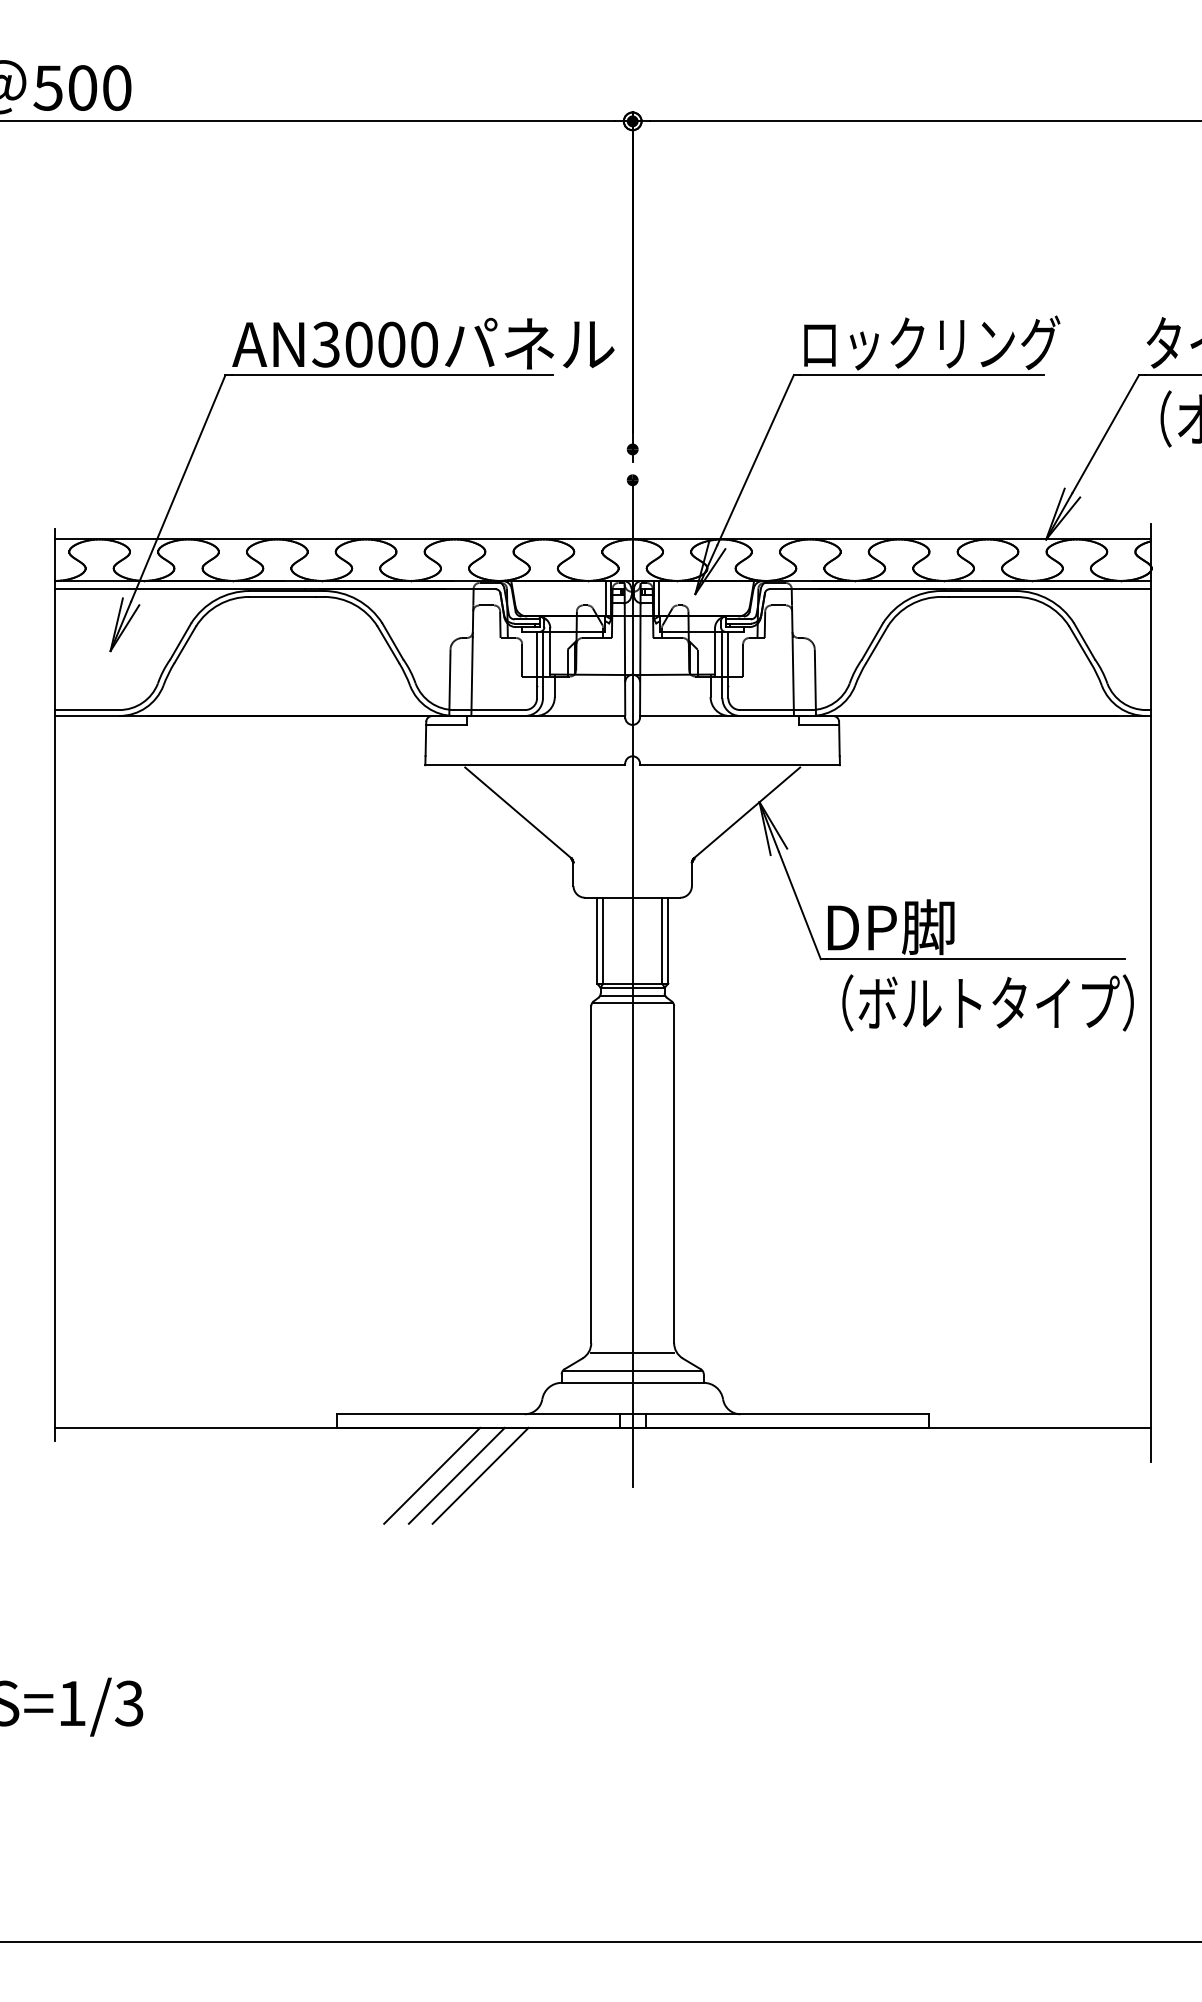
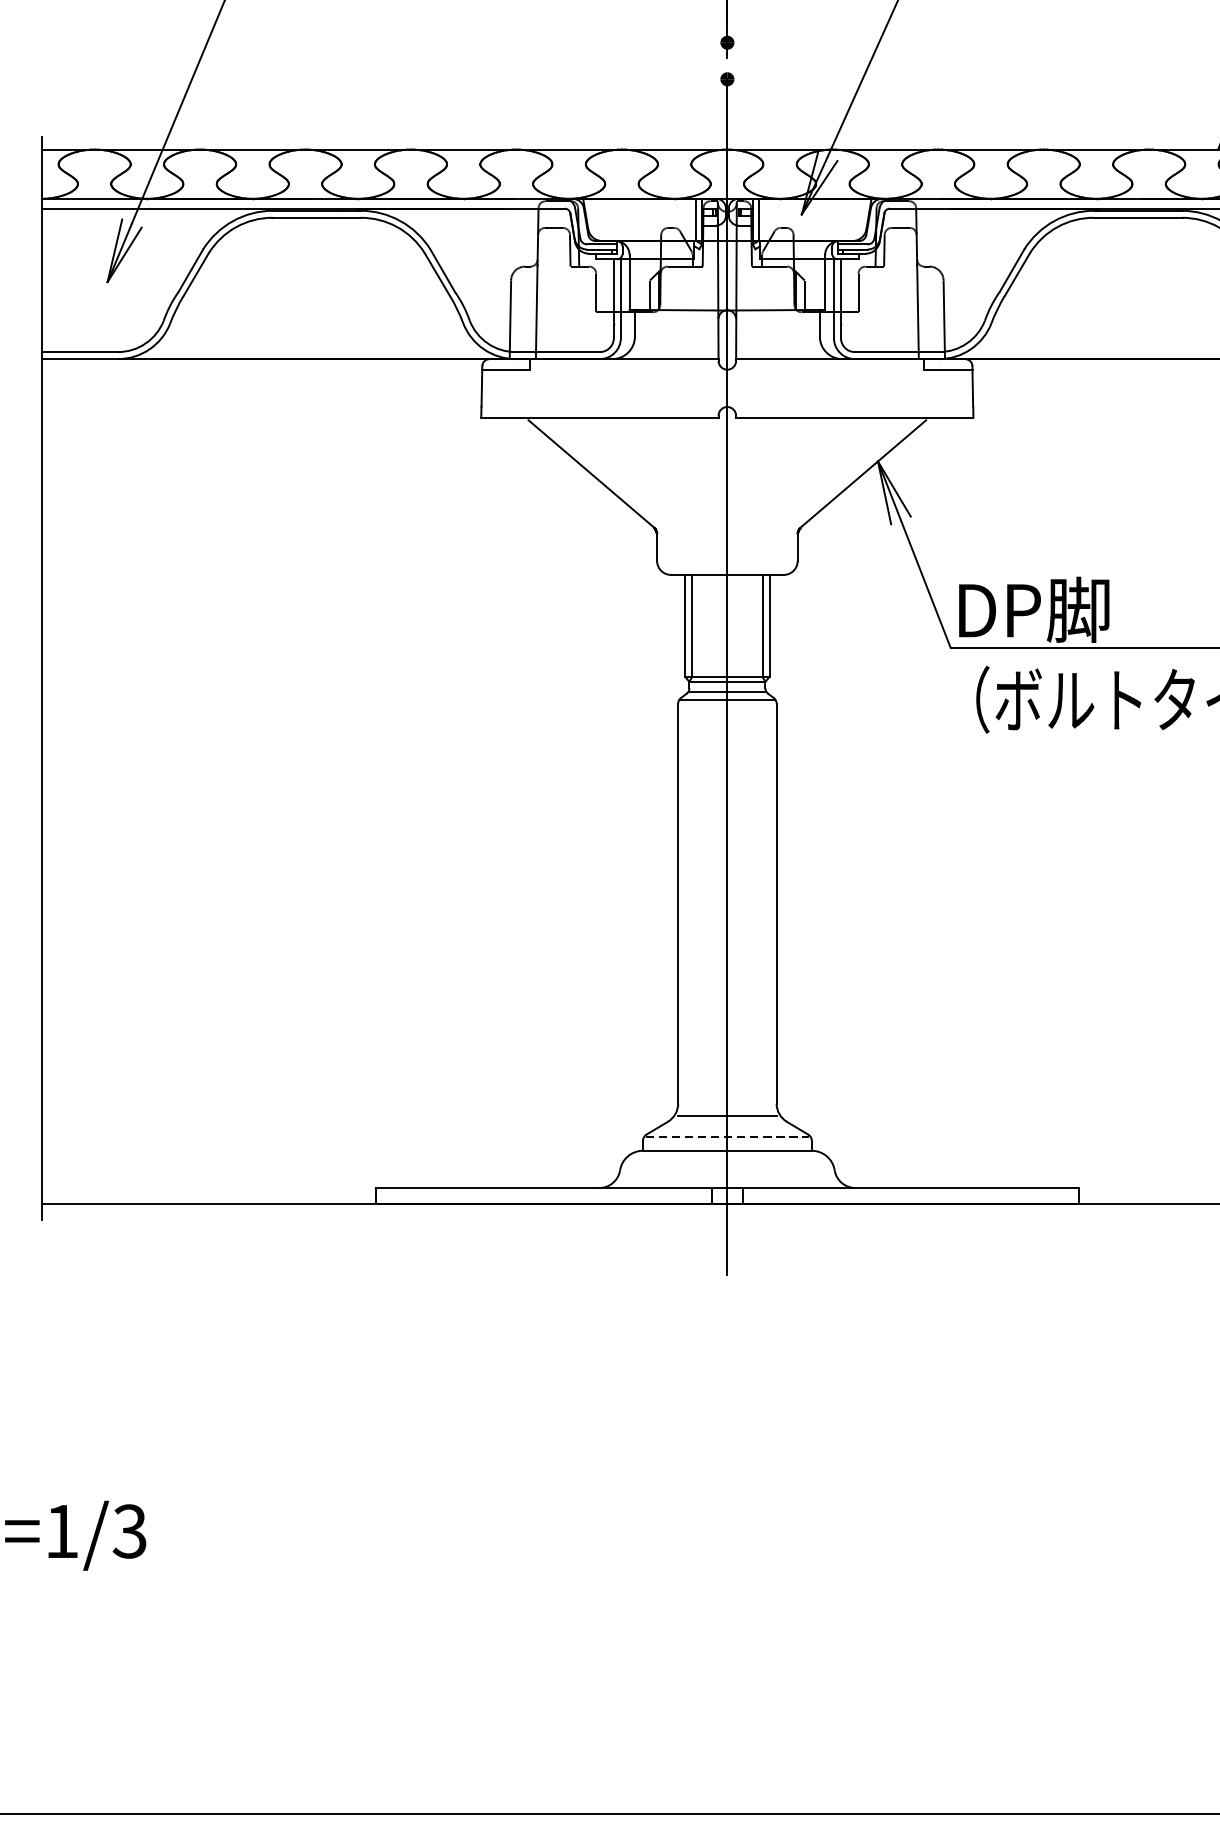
line: (632, 1371) -> (727, 1137), solid -> dashed
line: (432, 1475) -> (489, 1260), removed
line: (456, 1475) -> (518, 1260), removed
line: (480, 1475) -> (546, 1260), removed

